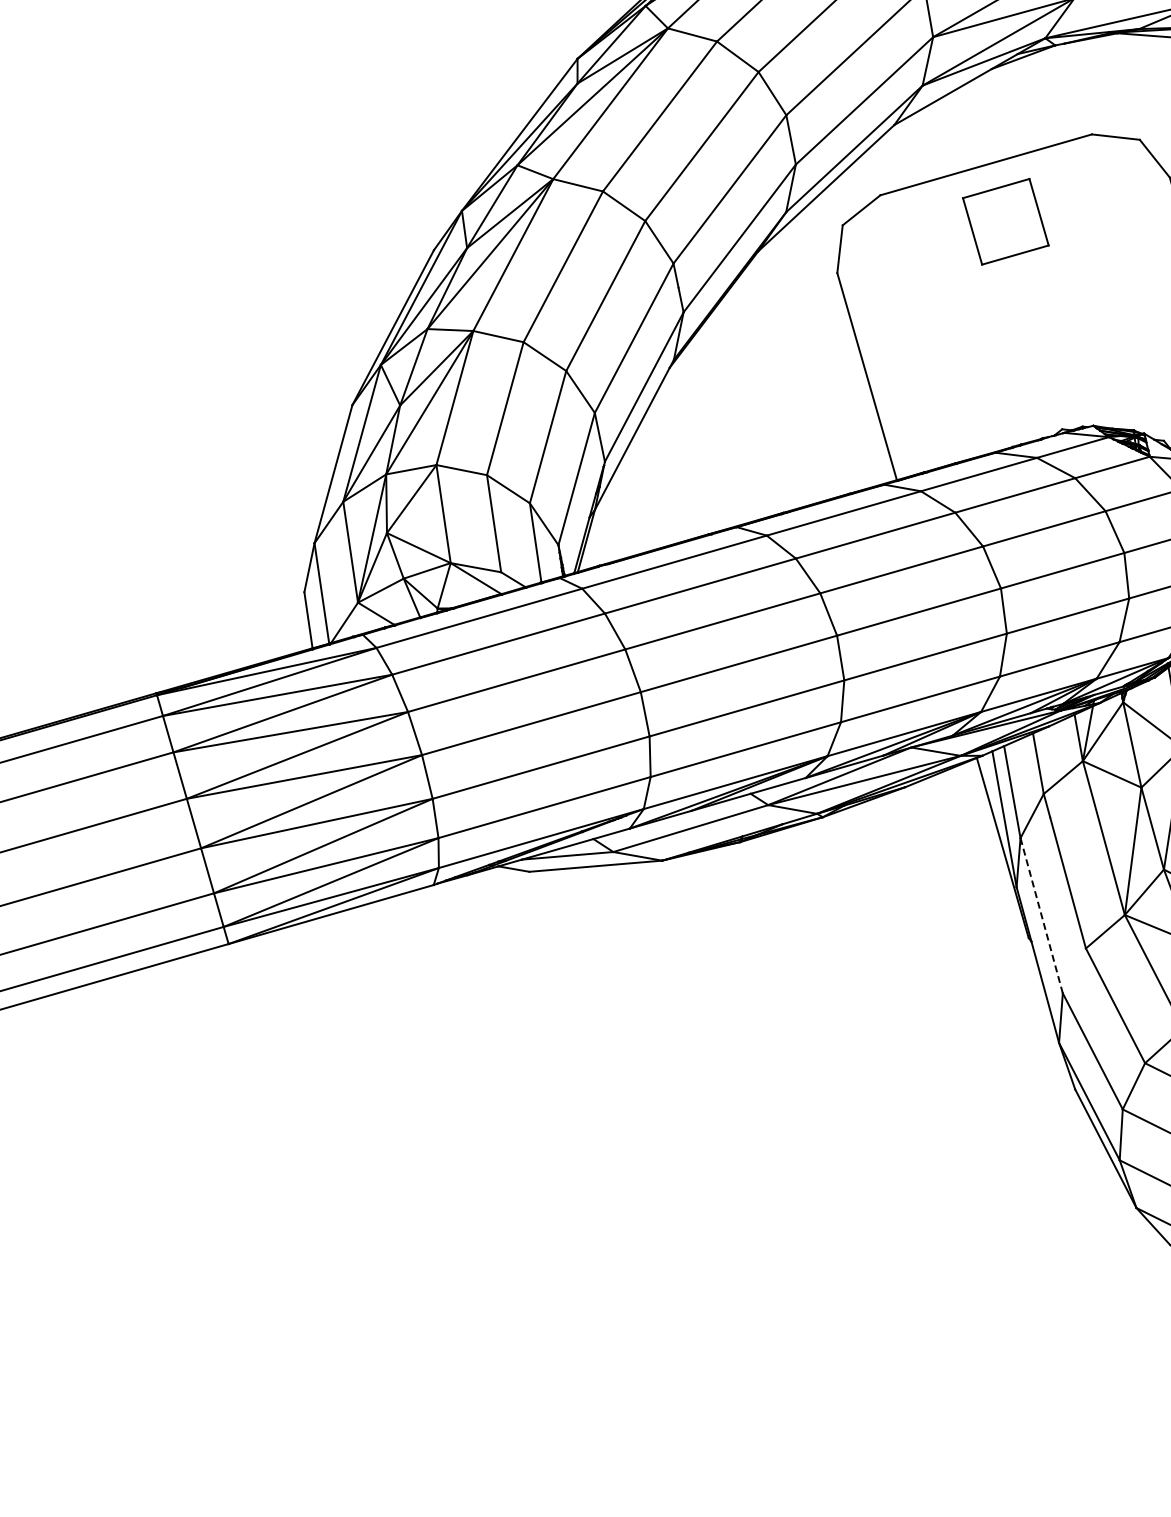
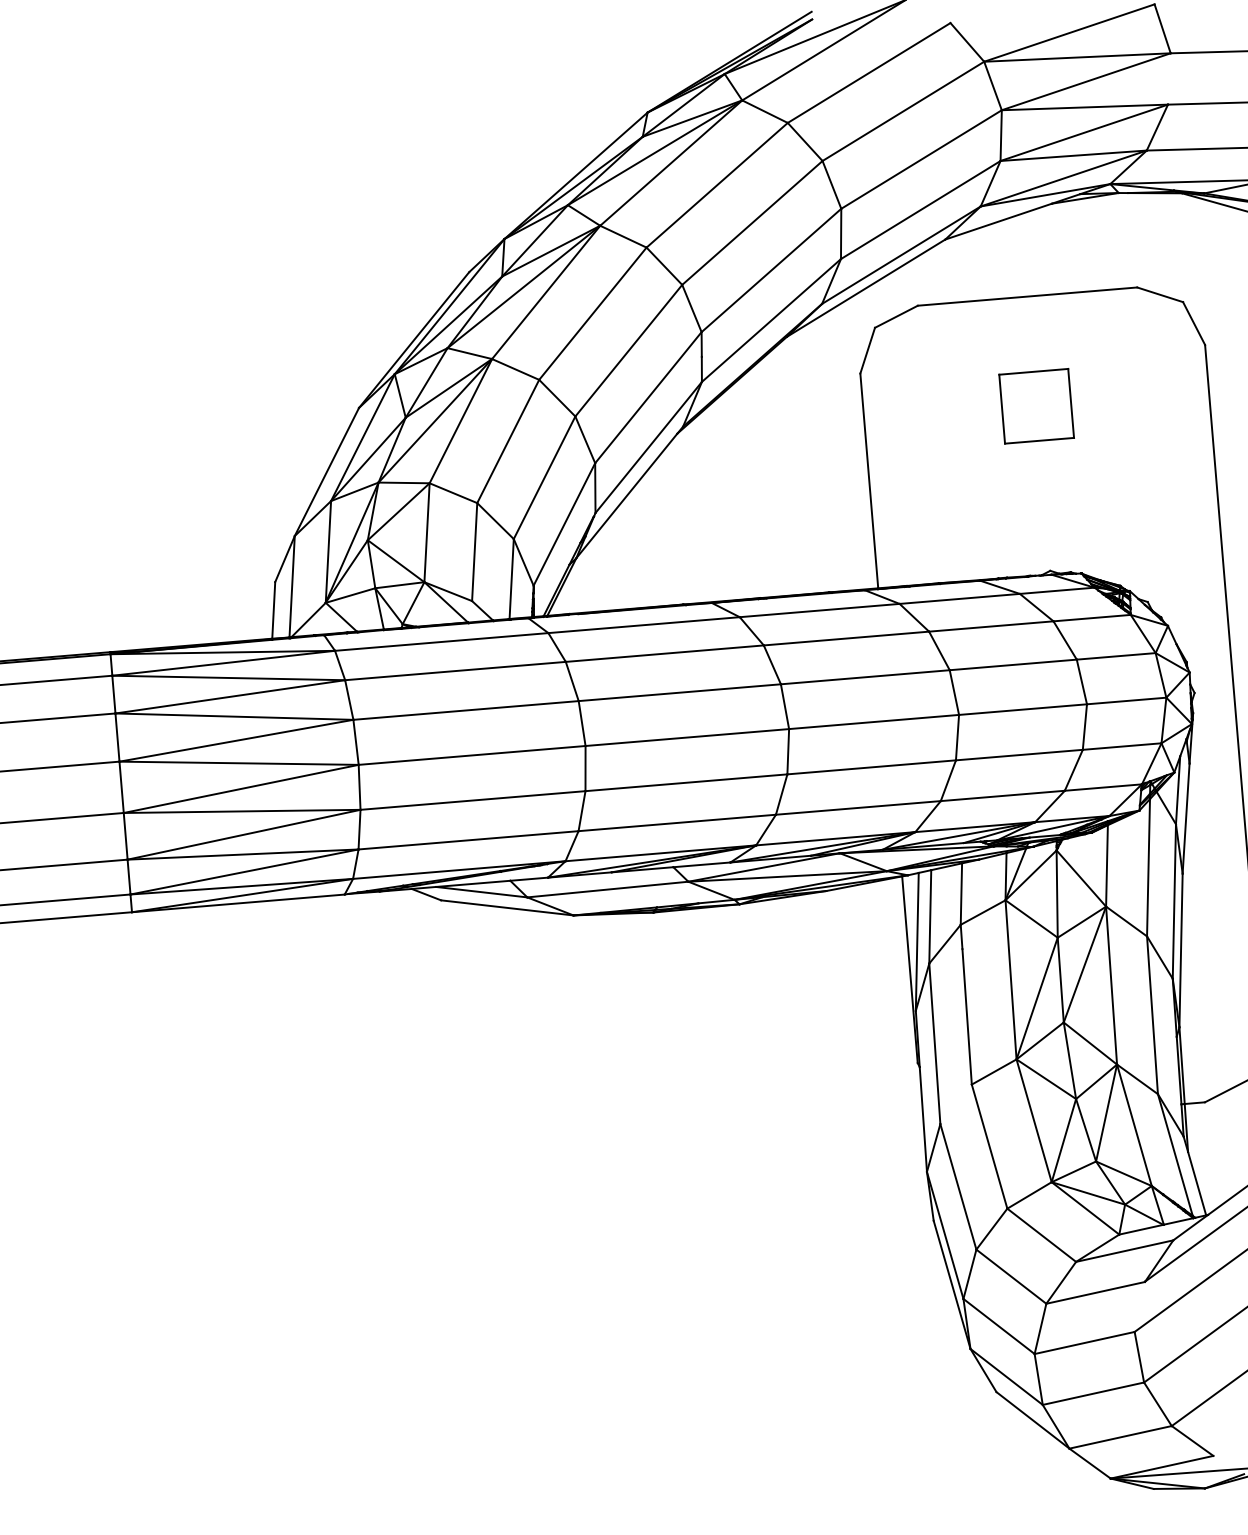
part: (1005, 222) -> (1036, 406), moved
line: (1041, 916) -> (934, 1044), dashed -> solid

